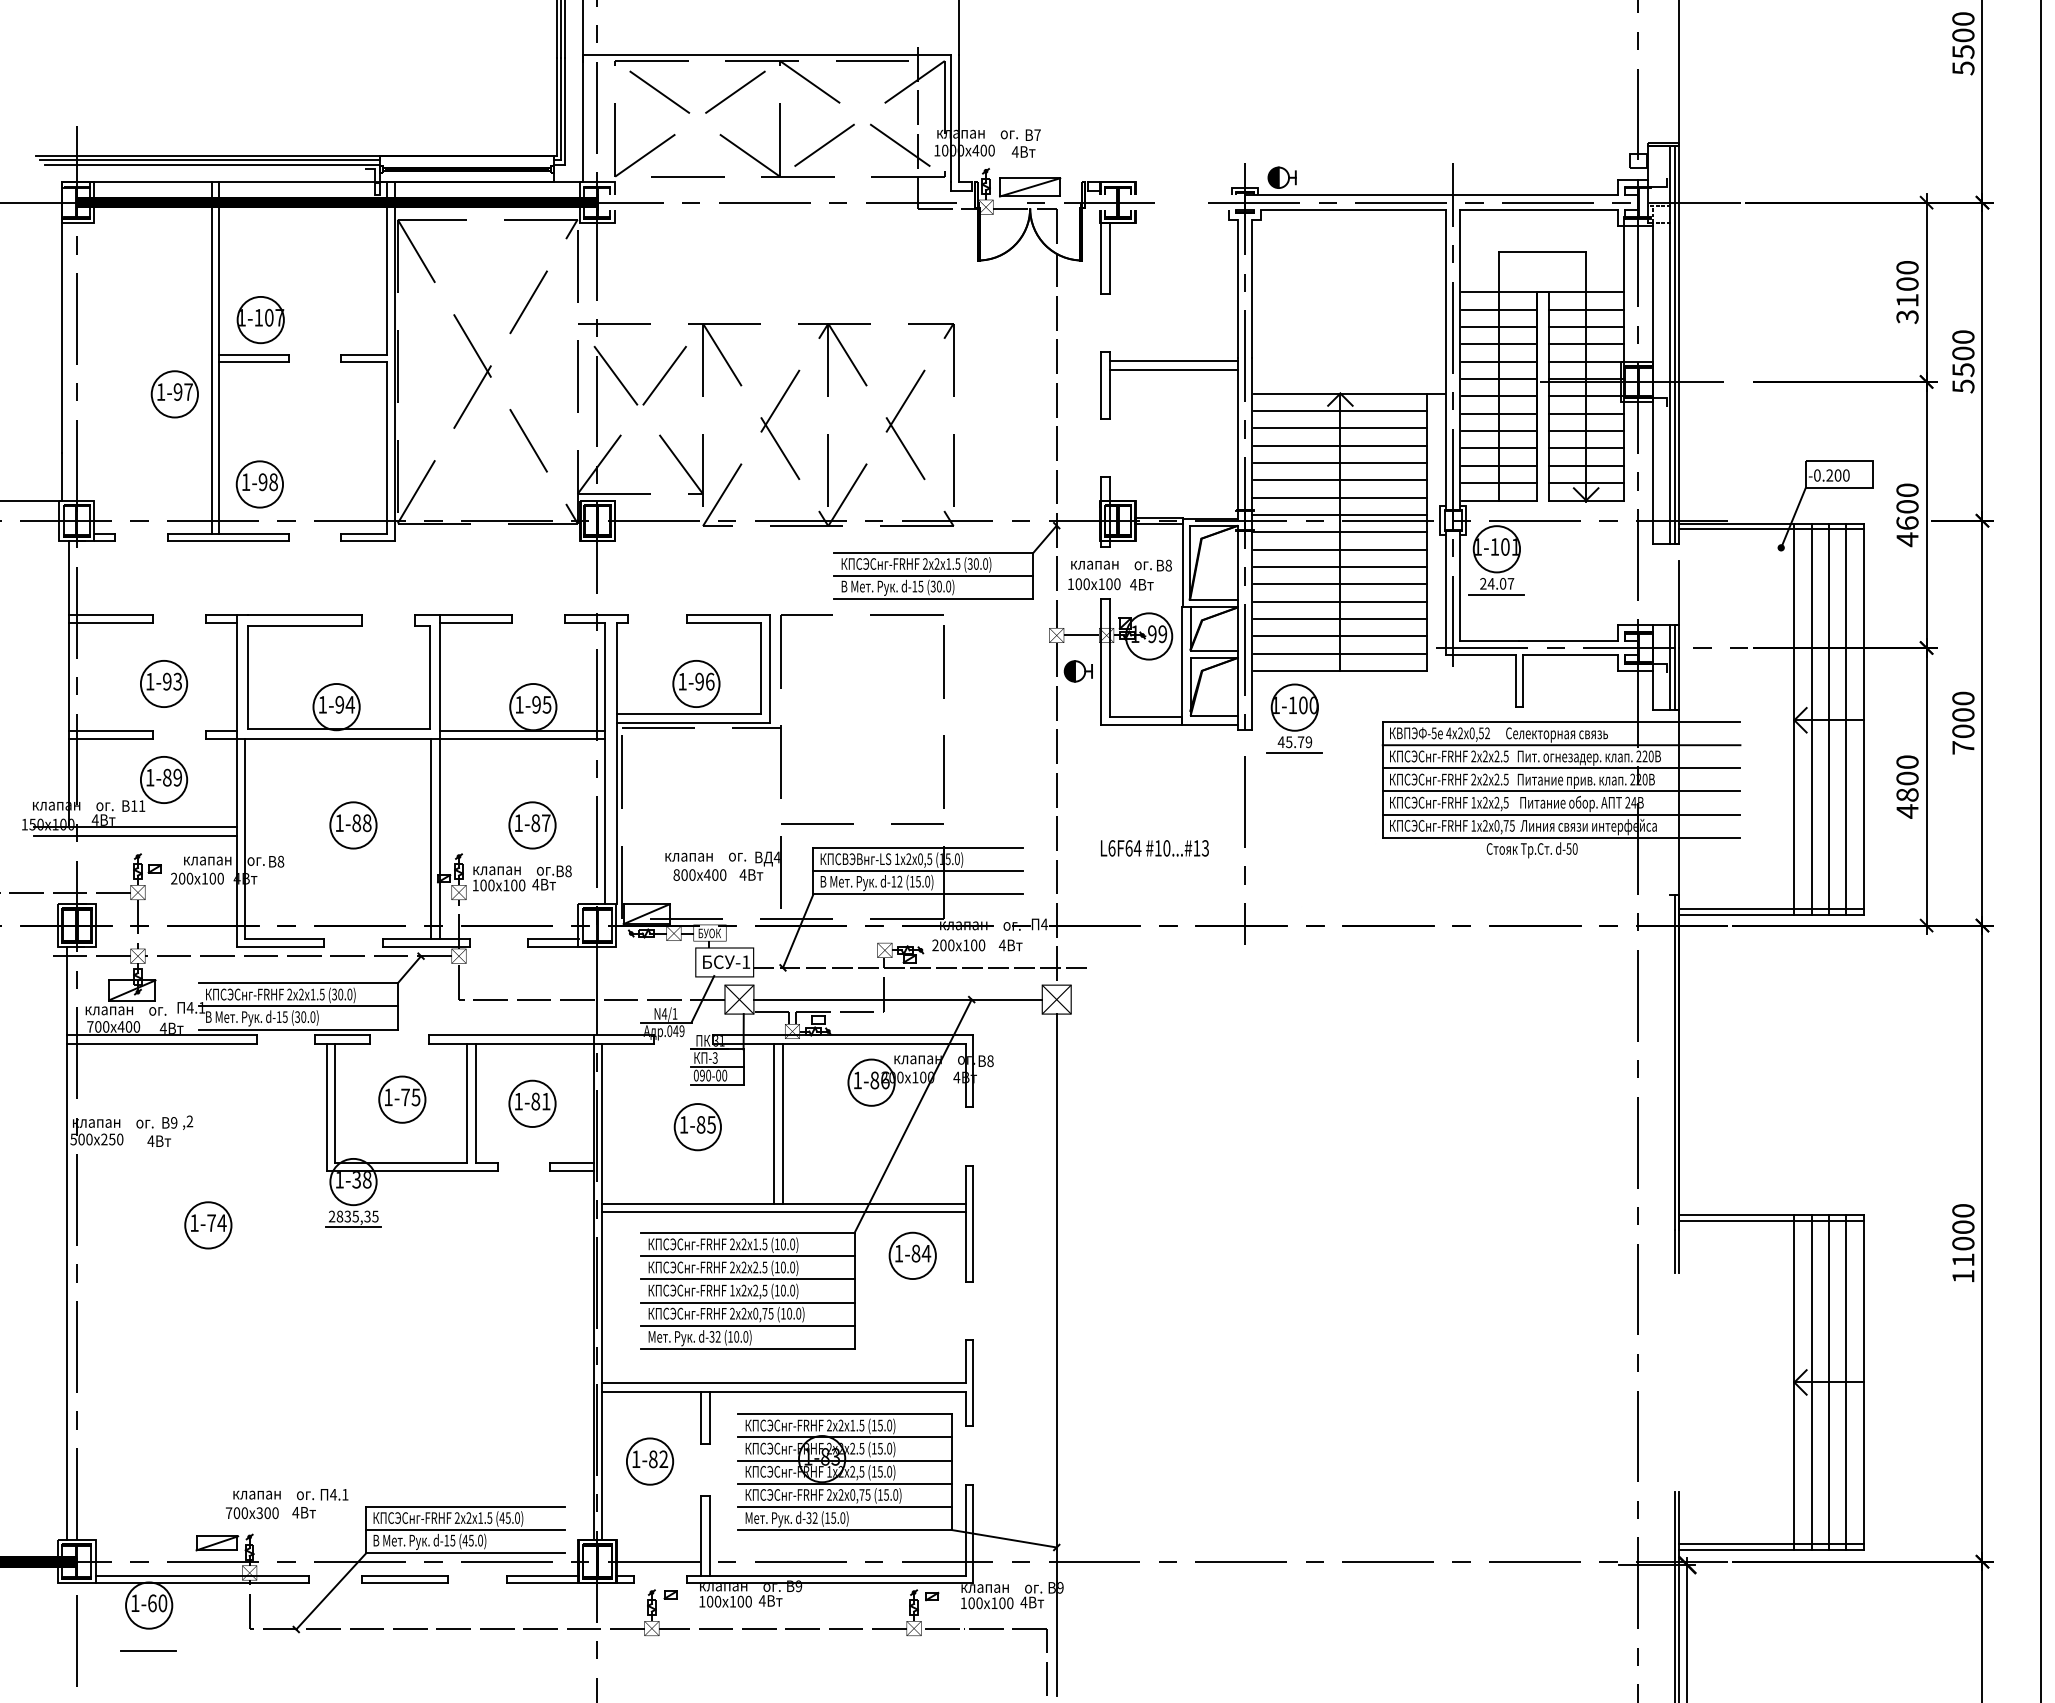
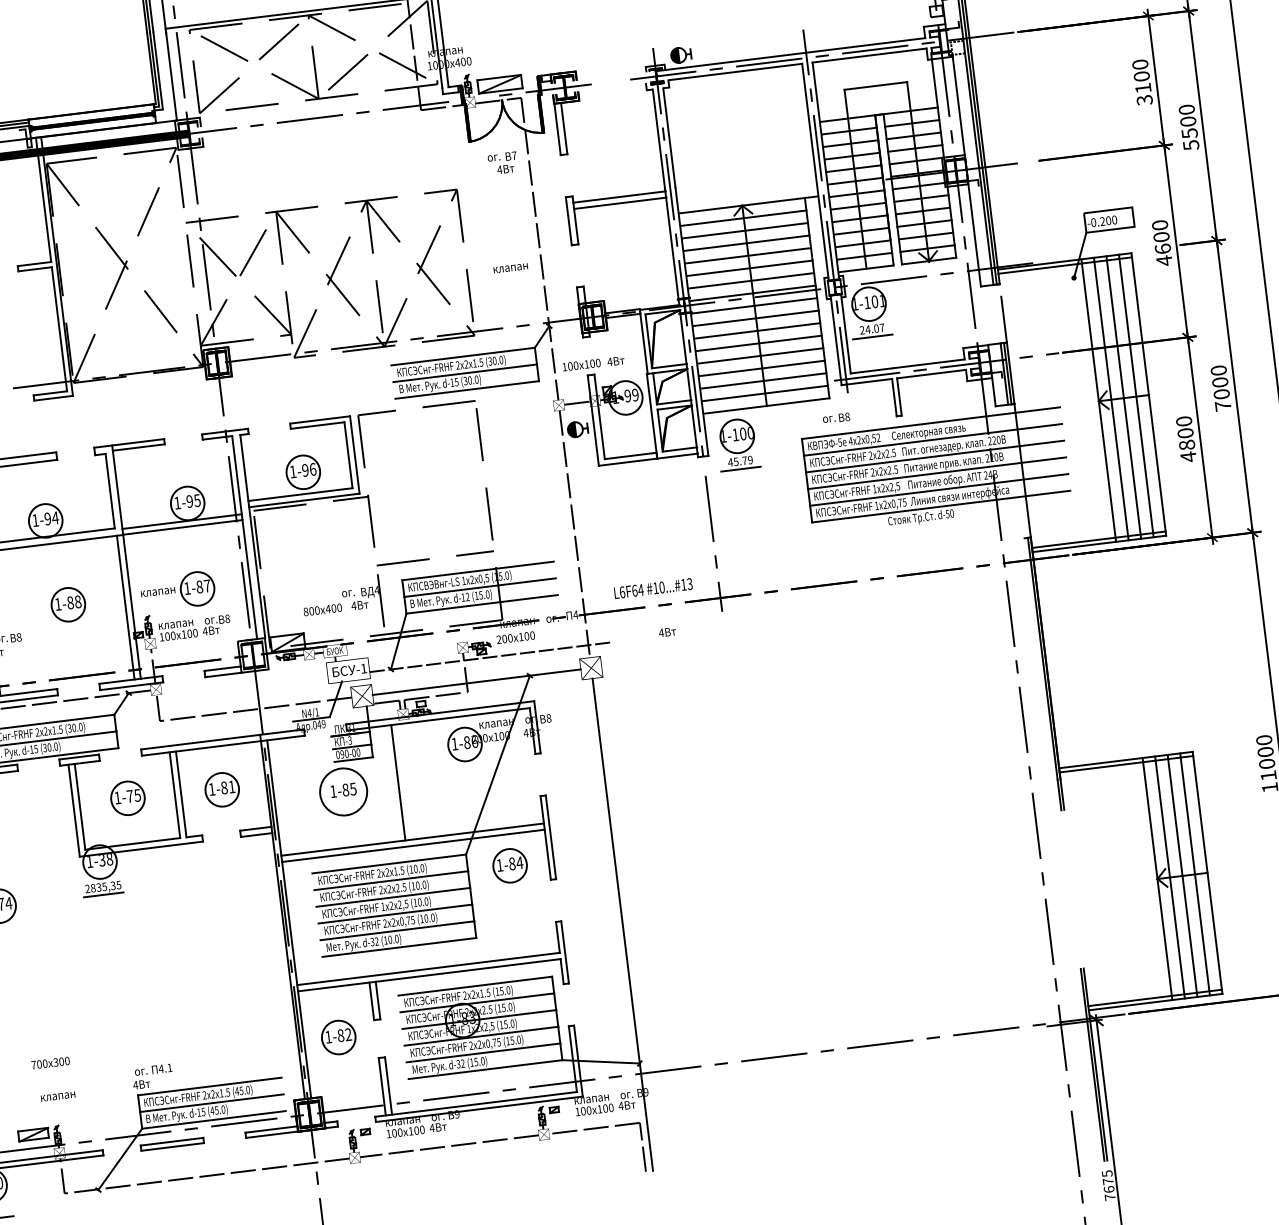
text: (1020, 143) -> (502, 163), moved
text: (1094, 564) -> (510, 267), moved
text: (1152, 565) -> (835, 418), moved
text: (1154, 848) -> (653, 588), moved
text: (688, 856) -> (157, 591), moved
text: (1010, 945) -> (667, 632), moved
line: (782, 1123) -> (404, 781), removed
circle: (697, 1127) -> (343, 792), size x1.4
text: (320, 1503) -> (152, 1076), moved
text: (252, 1513) -> (50, 1063), moved

